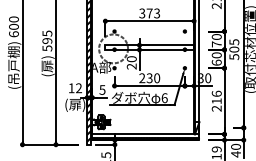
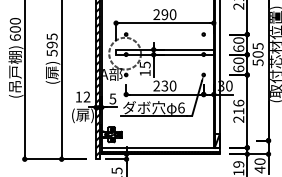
text: (149, 13) -> (164, 14), 373 -> 290
text: (216, 44) -> (238, 48), 70 -> 60
text: (131, 62) -> (144, 68), 20 -> 15

